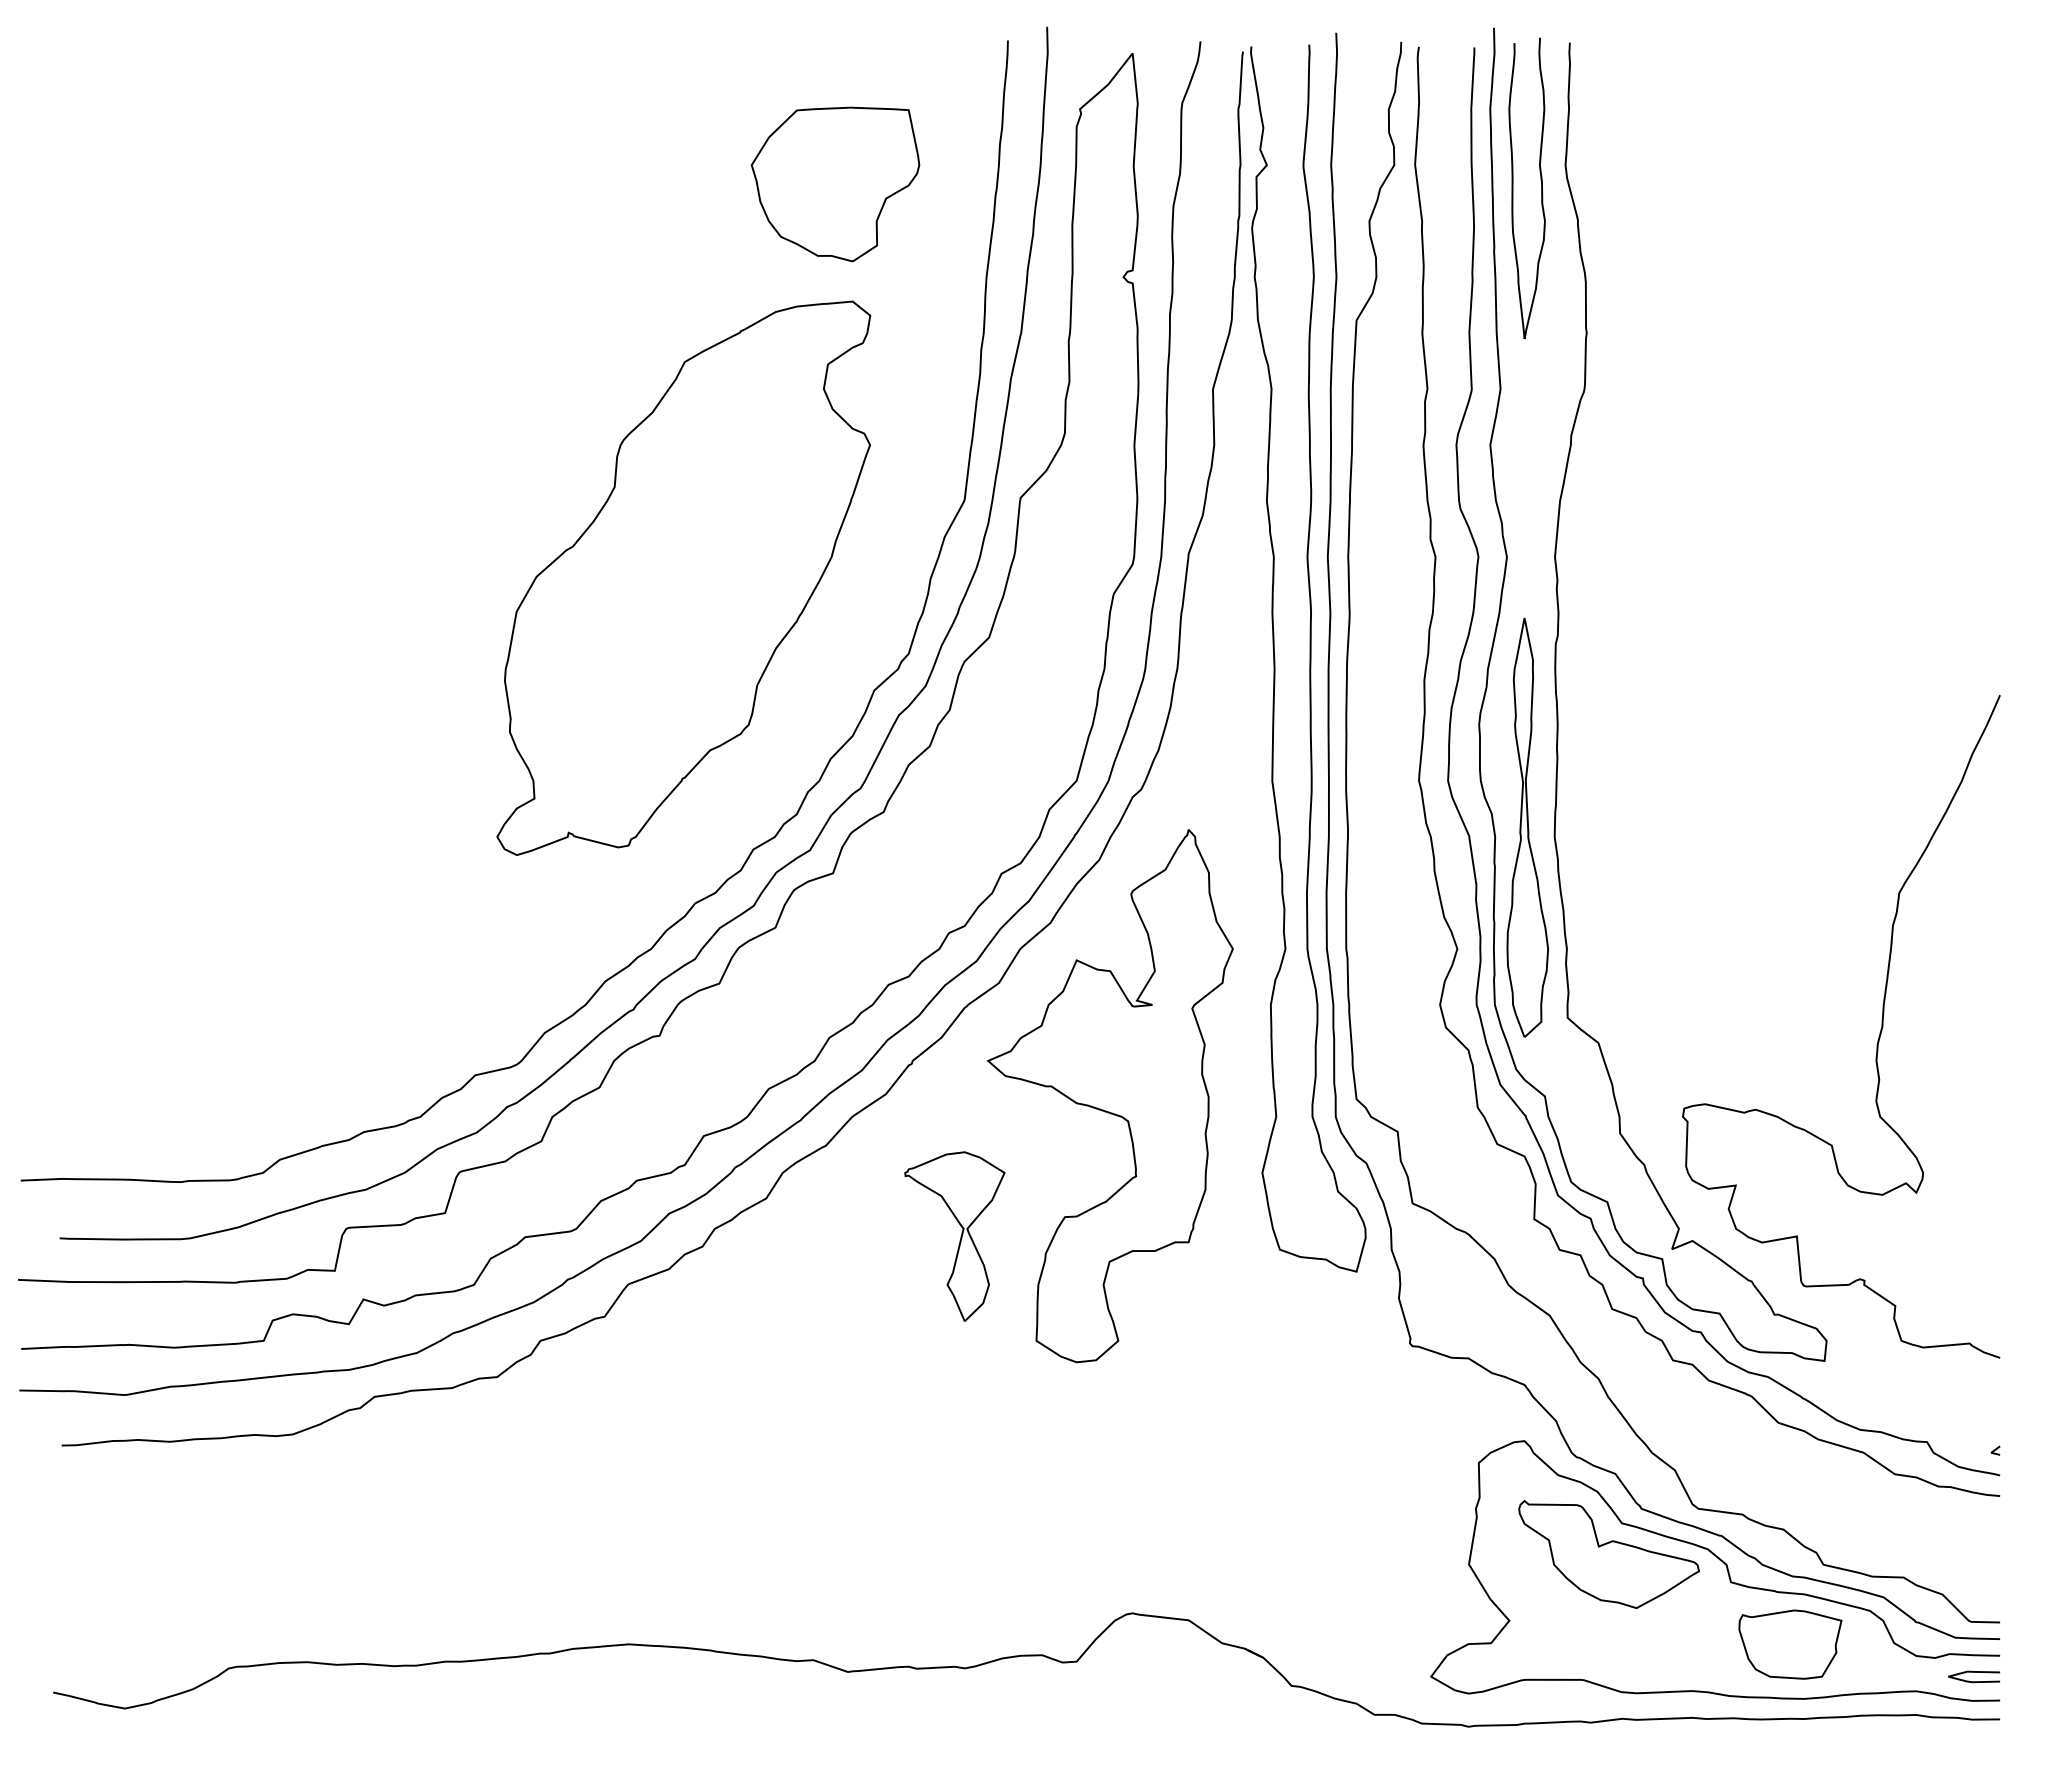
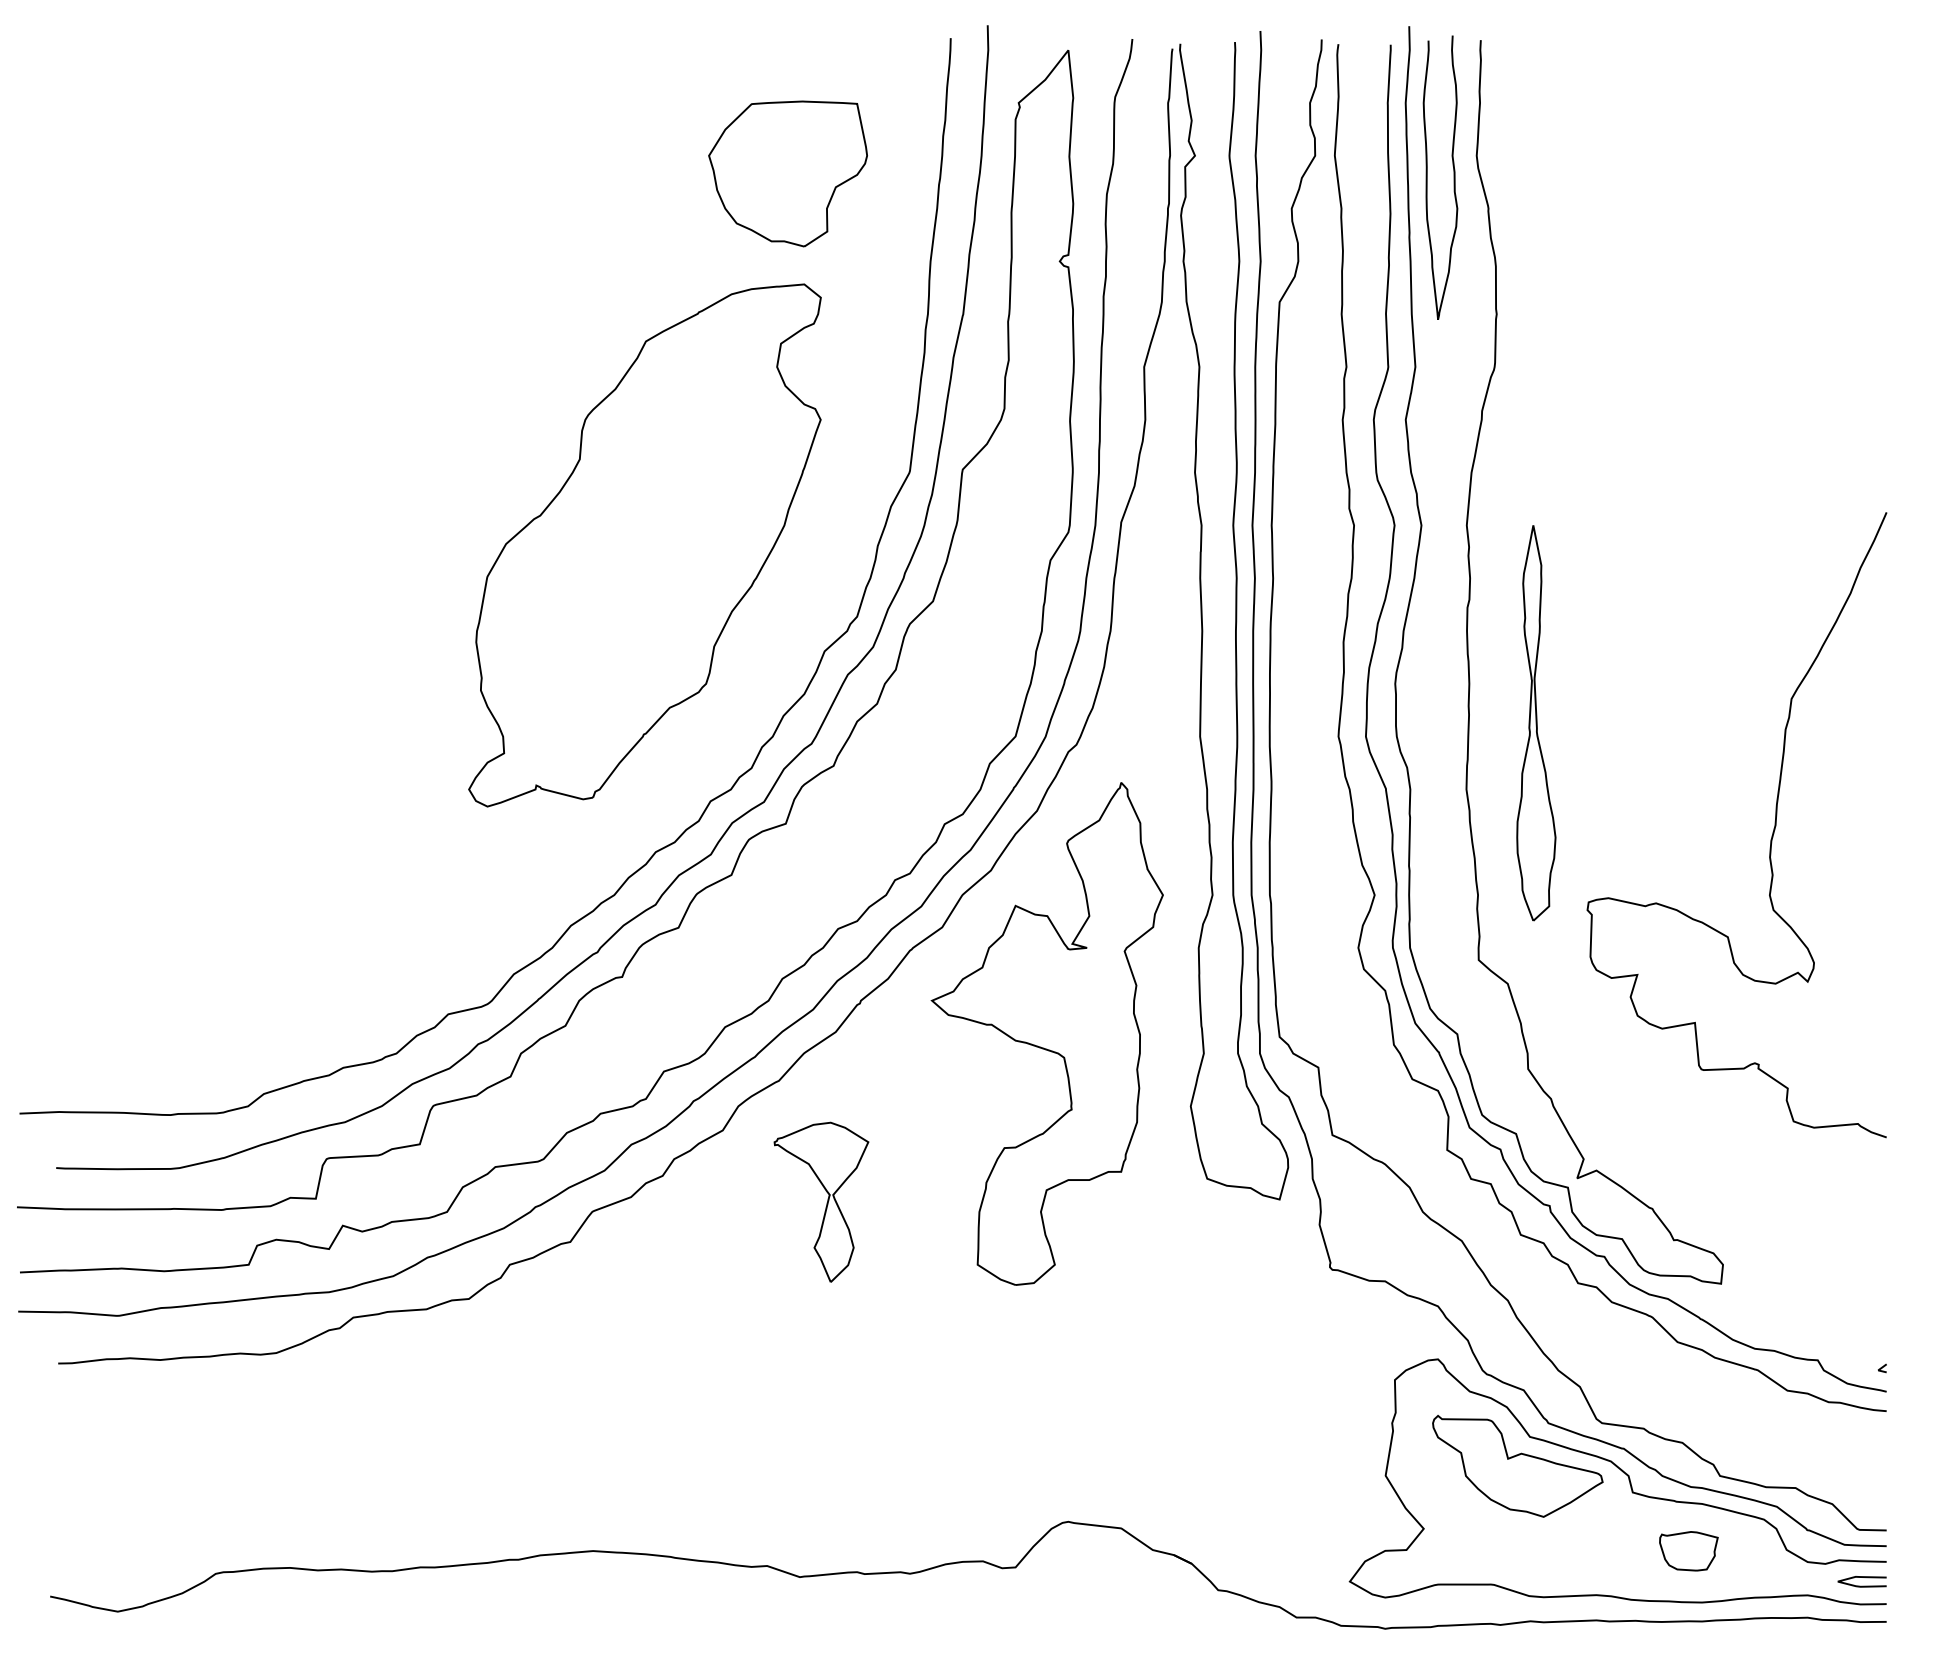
part: (1527, 827) -> (1536, 723), moved
curve: (1878, 1036) -> (1771, 834), moved
part: (954, 1236) -> (821, 1202), moved
part: (1790, 1644) -> (1688, 1551), size x0.6

